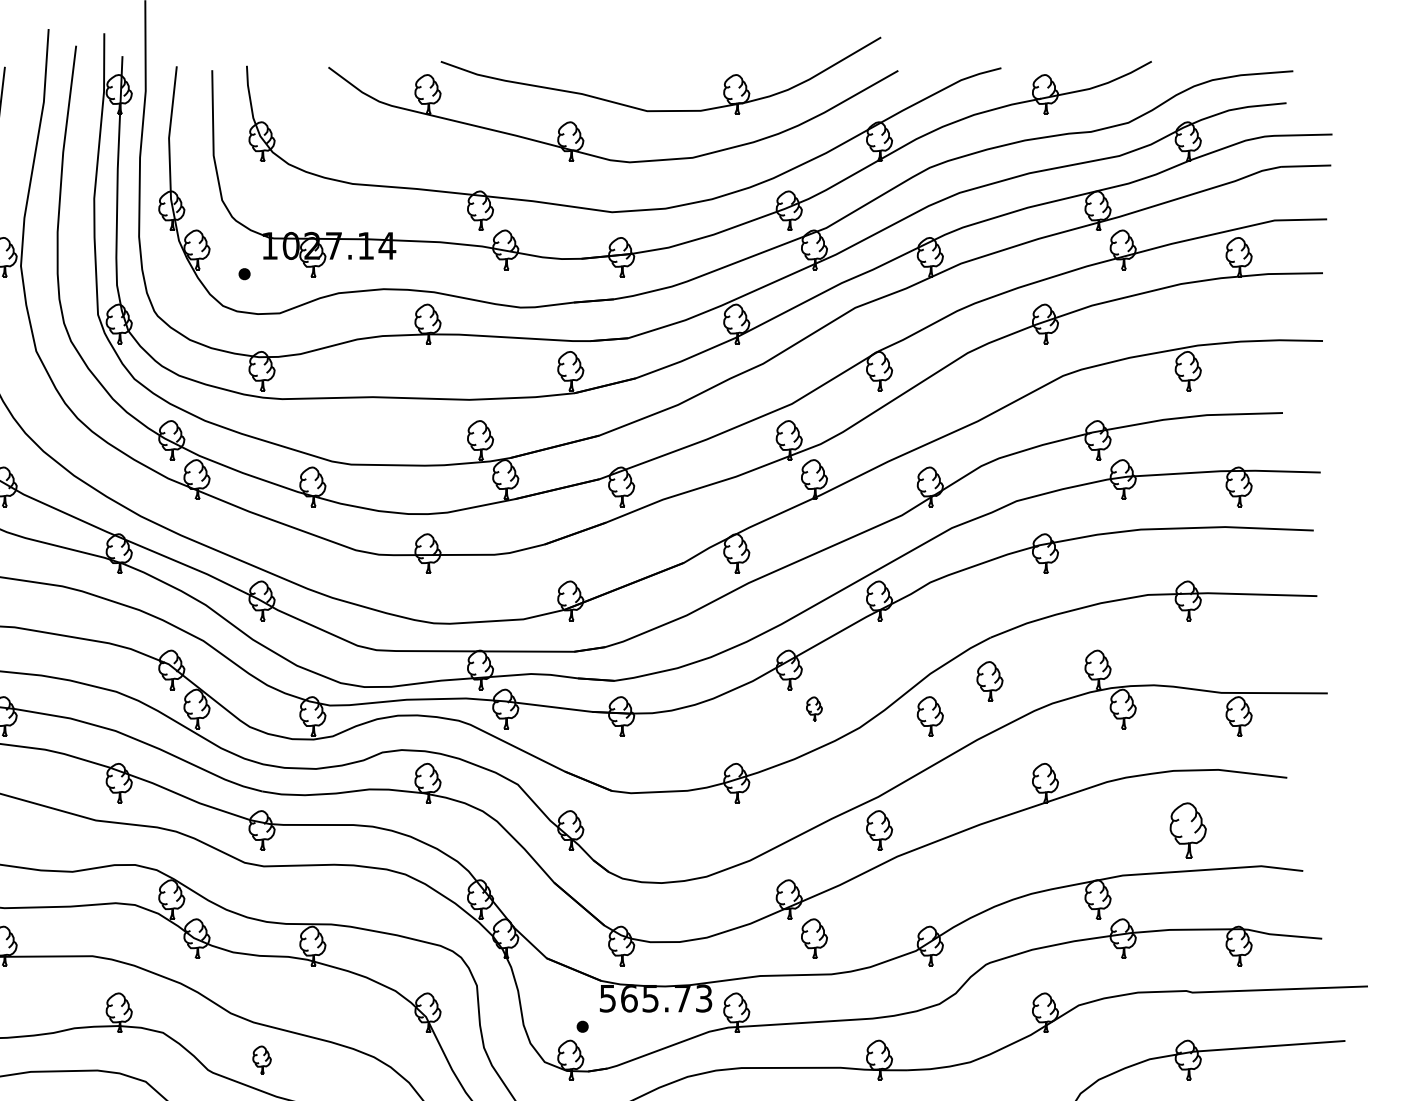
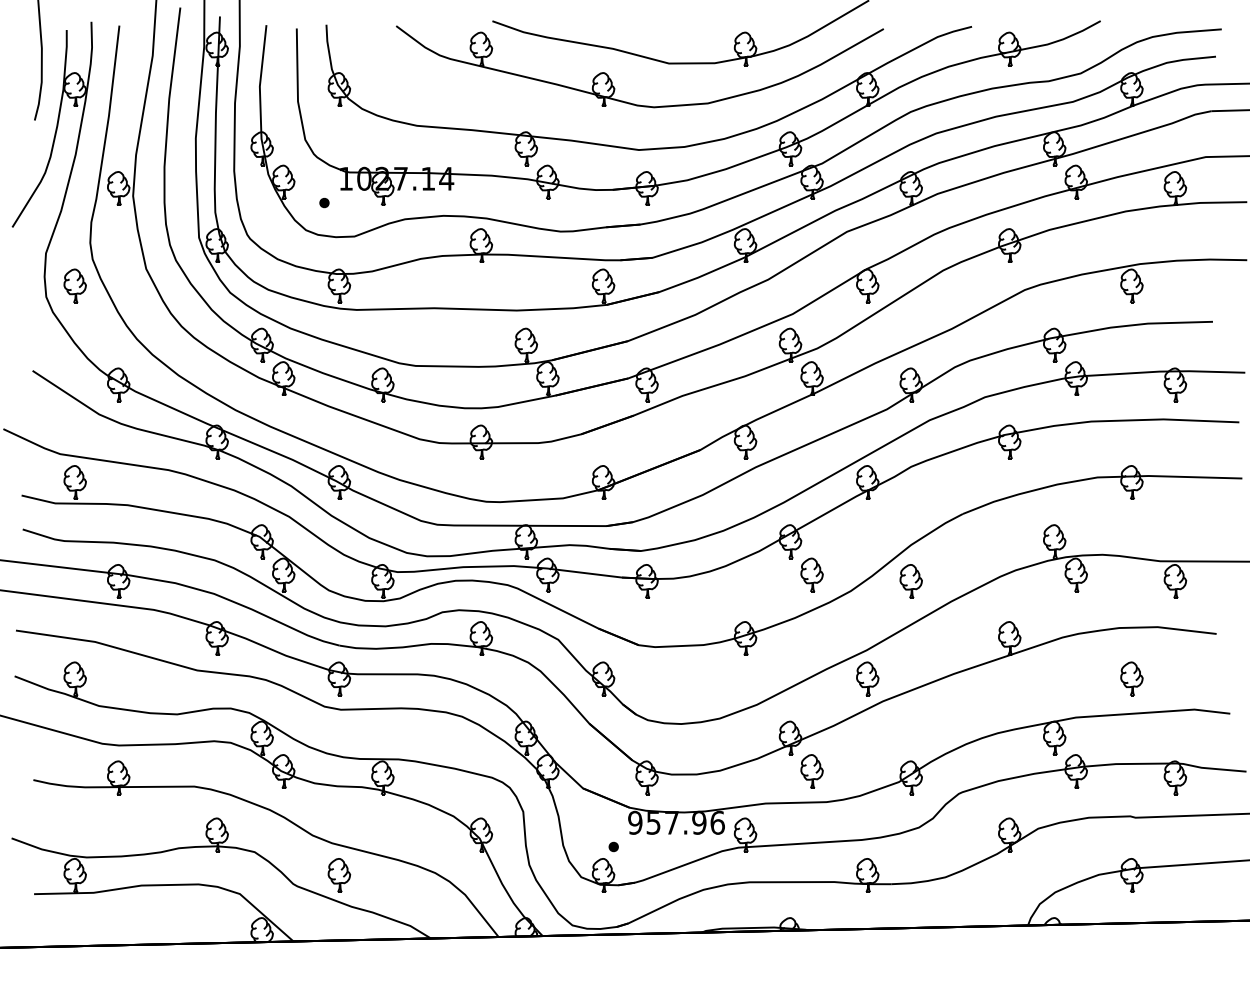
part: (989, 681) -> (961, 551), removed
part: (813, 708) -> (811, 574), size x1.67
part: (1187, 829) -> (1131, 678), size x0.71
text: (656, 998) -> (676, 822), 565.73 -> 957.96
part: (262, 1060) -> (339, 875), size x1.43

